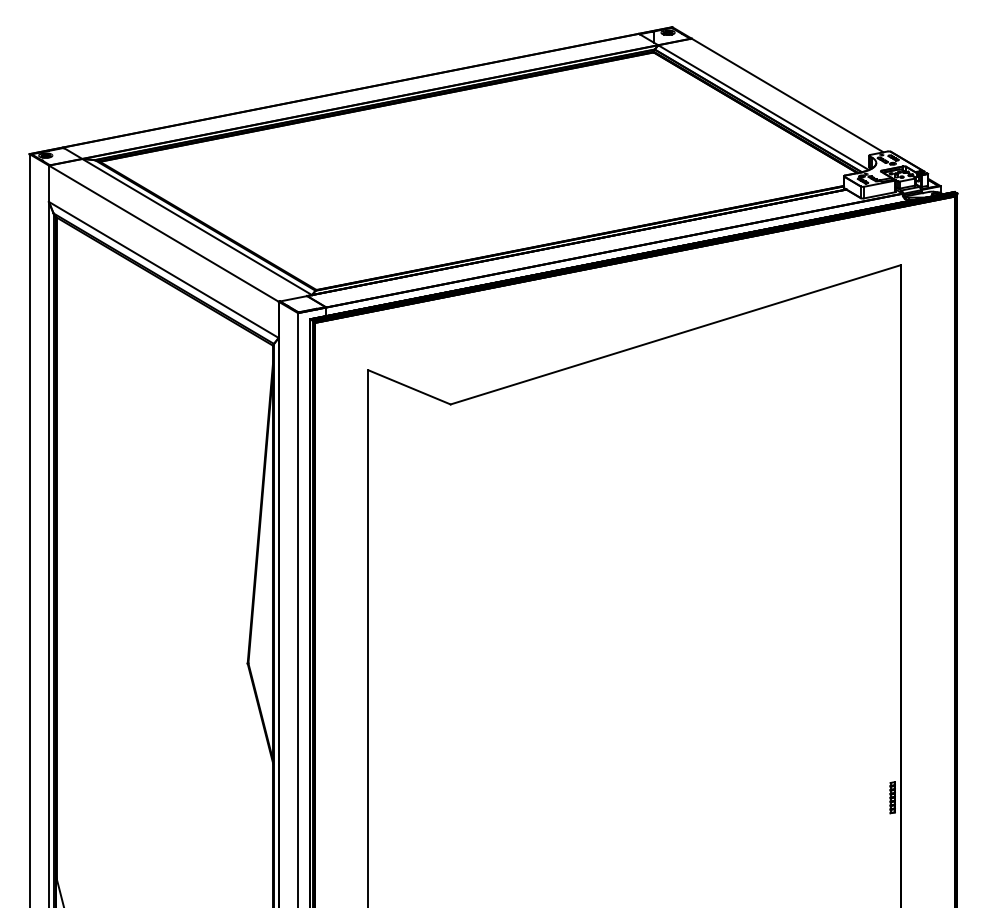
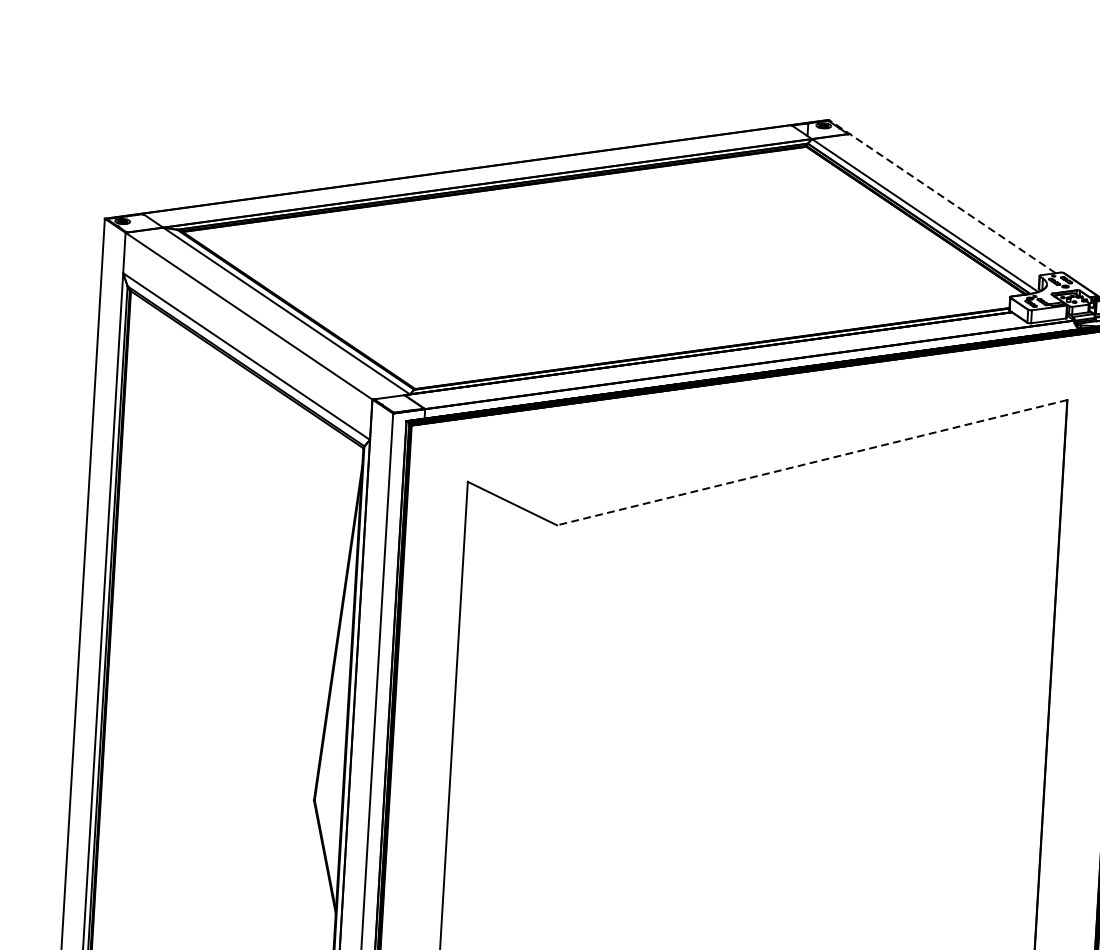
line: (777, 89) -> (941, 196), solid -> dashed
line: (675, 334) -> (812, 462), solid -> dashed

